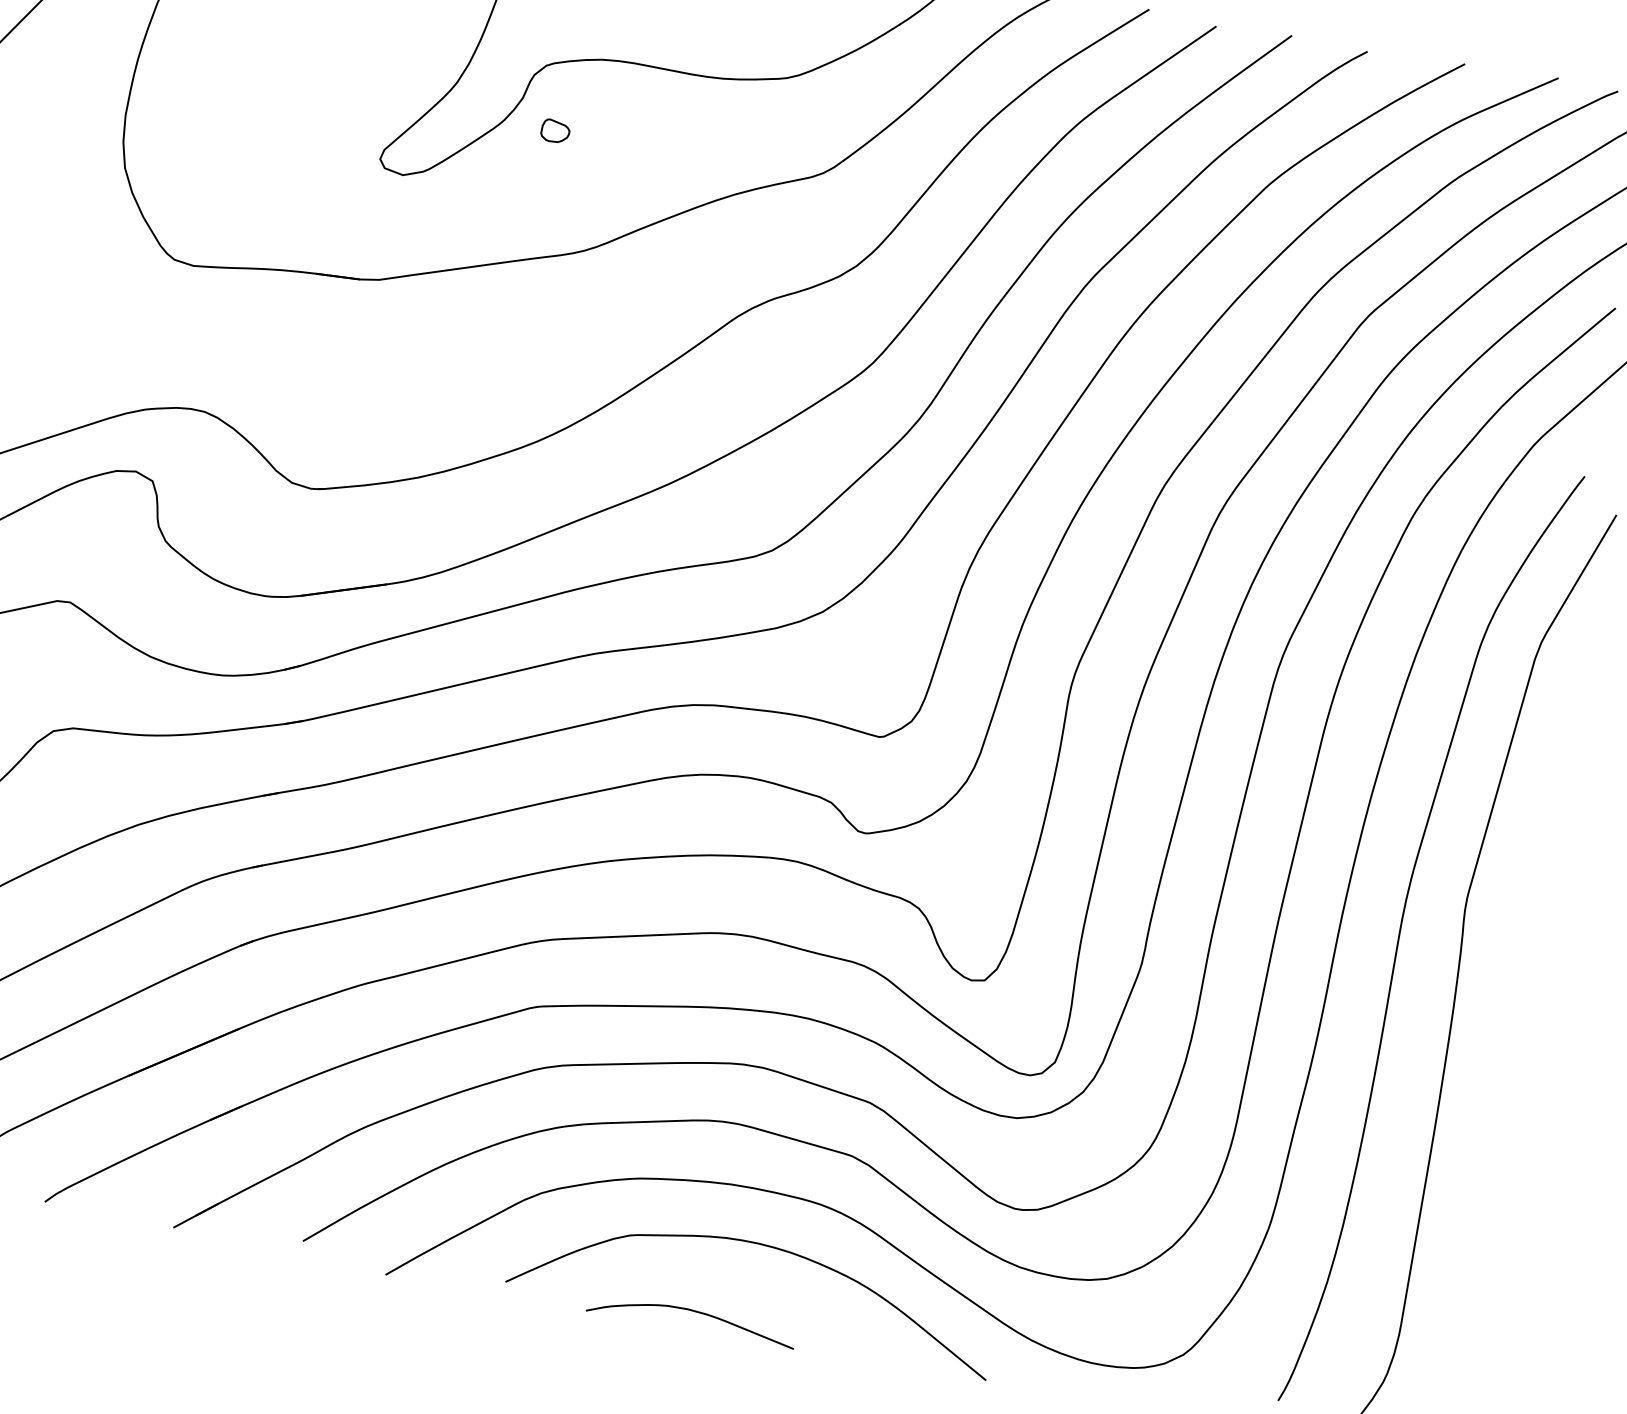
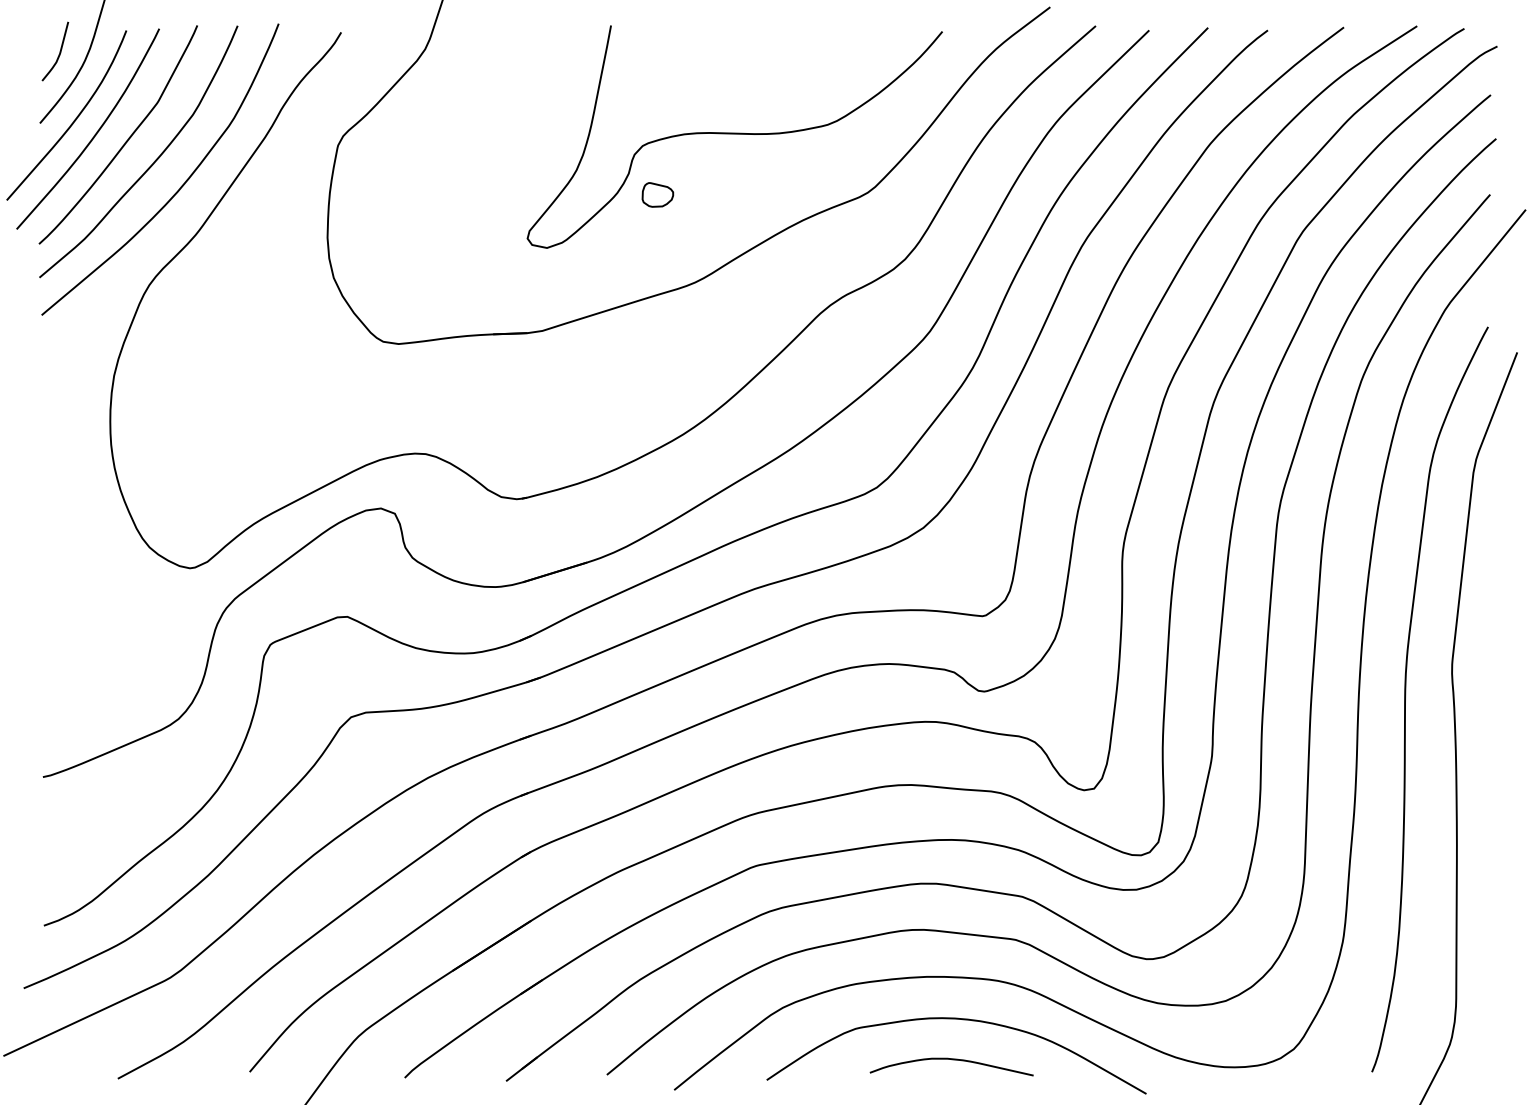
part: (555, 130) -> (657, 194), size x1.43
curve: (693, 1312) -> (952, 1060), moved

